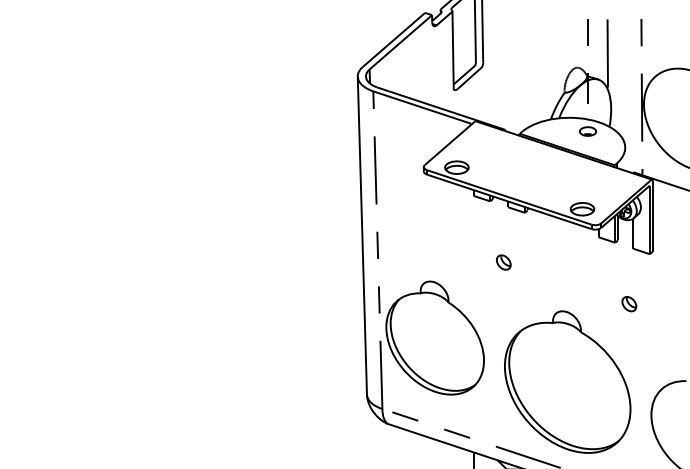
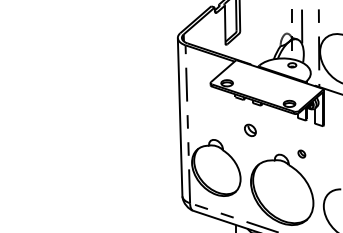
part: (503, 262) -> (250, 130), size x1.6
part: (628, 302) -> (301, 153), moved

